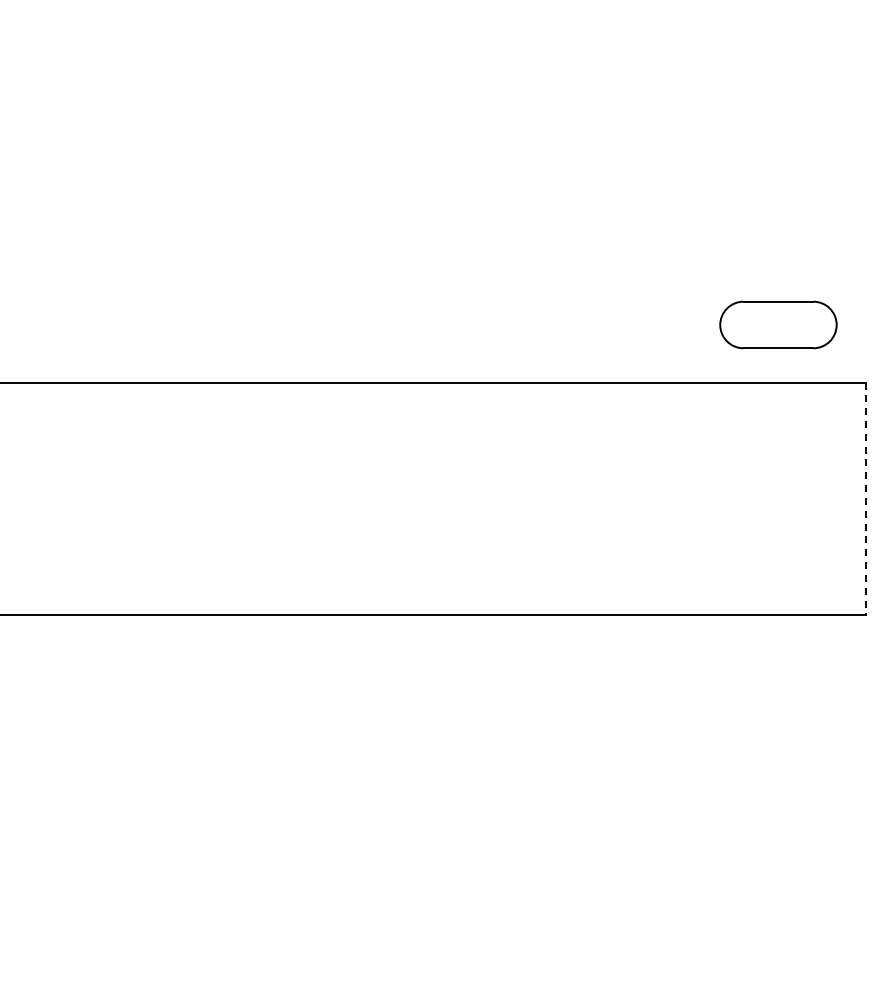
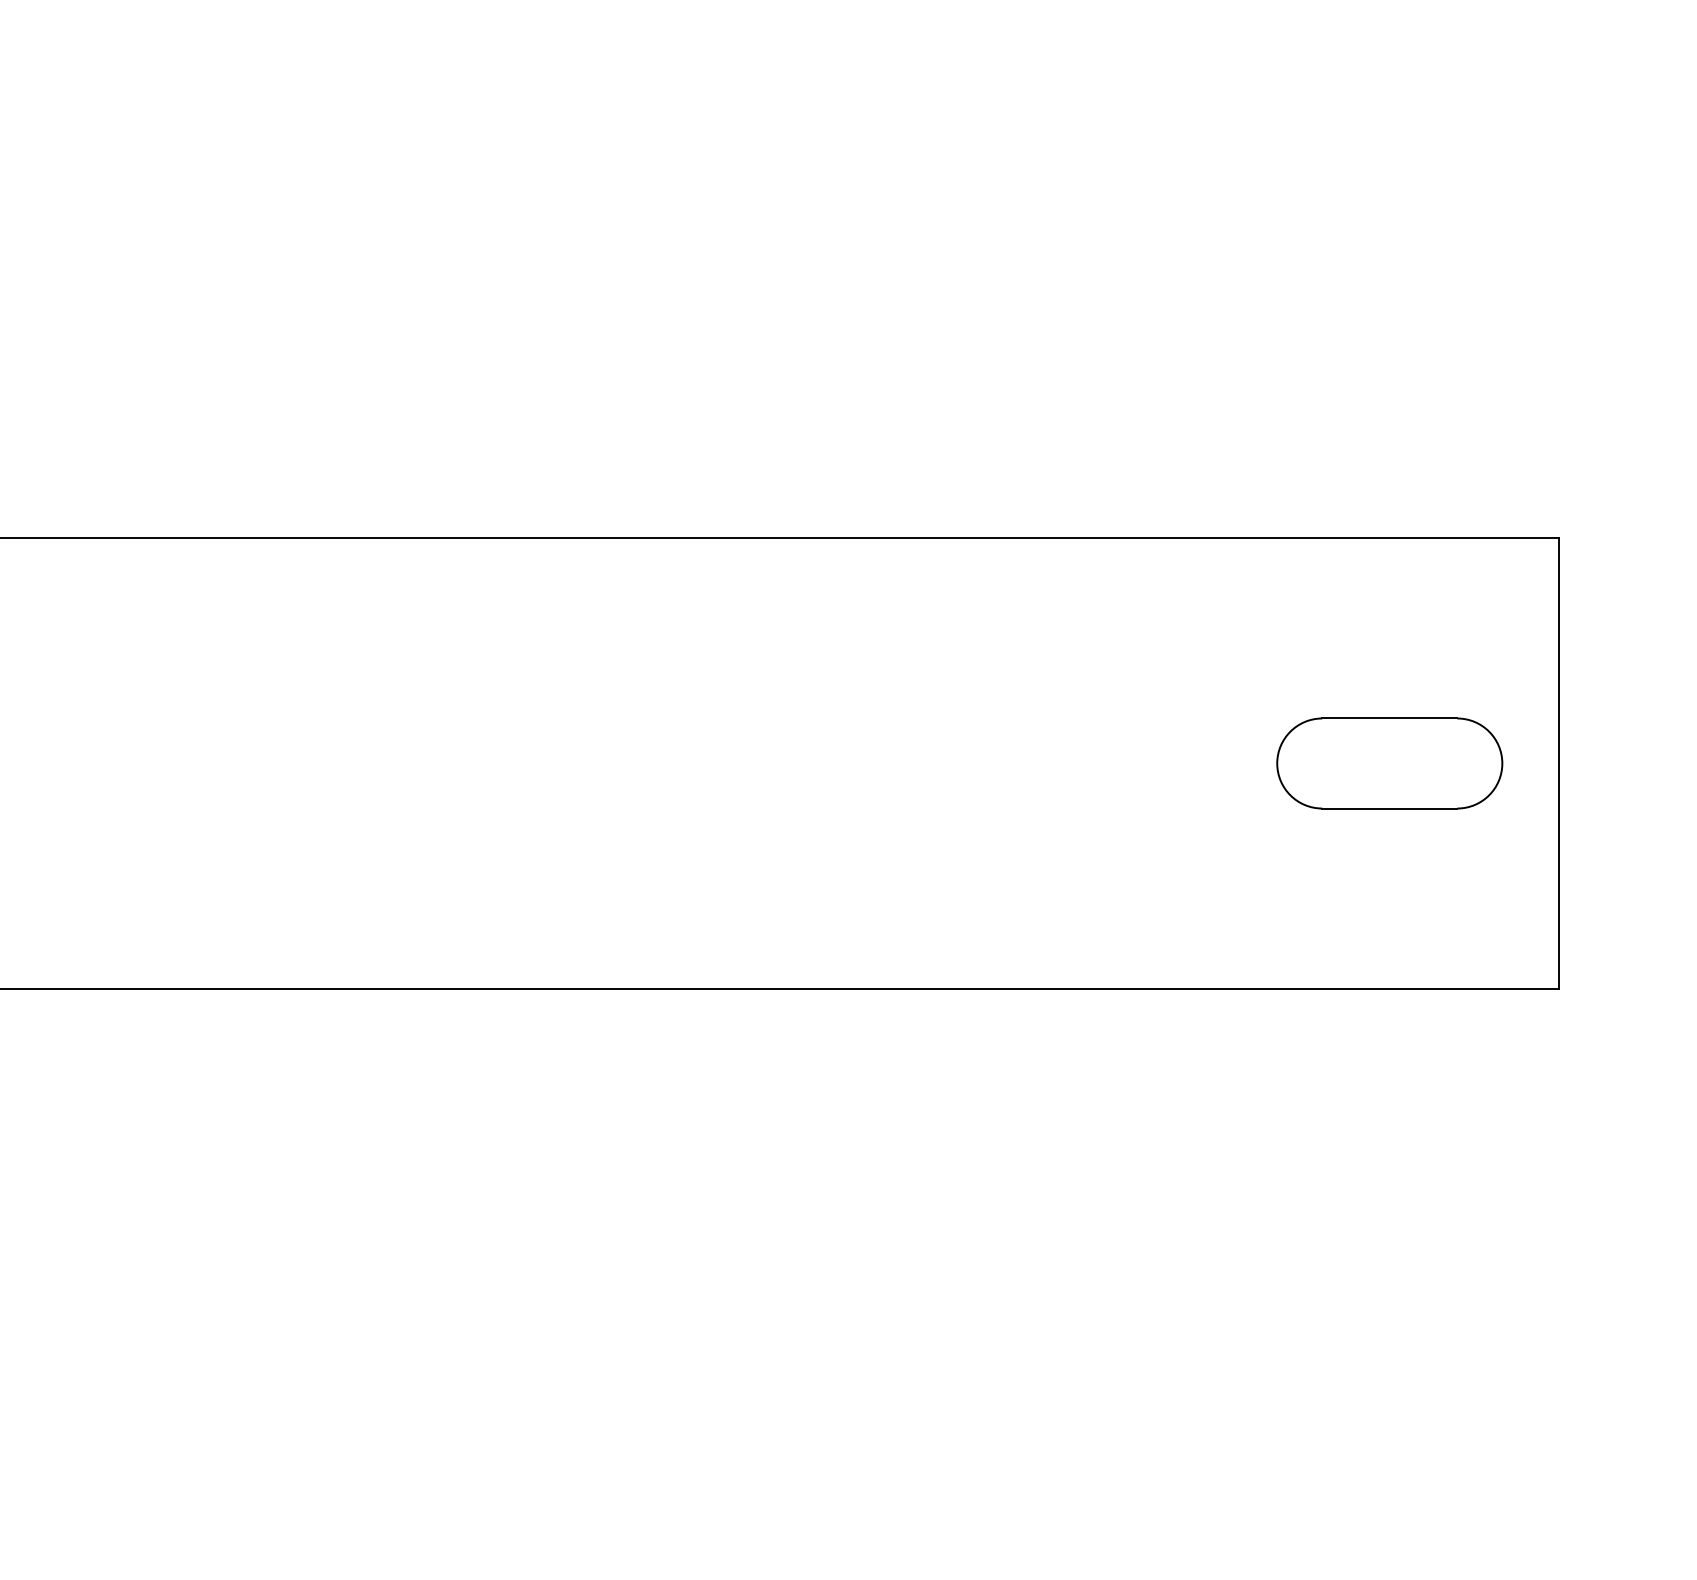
part: (778, 324) -> (1389, 762), moved
line: (865, 499) -> (1558, 764), dashed -> solid

